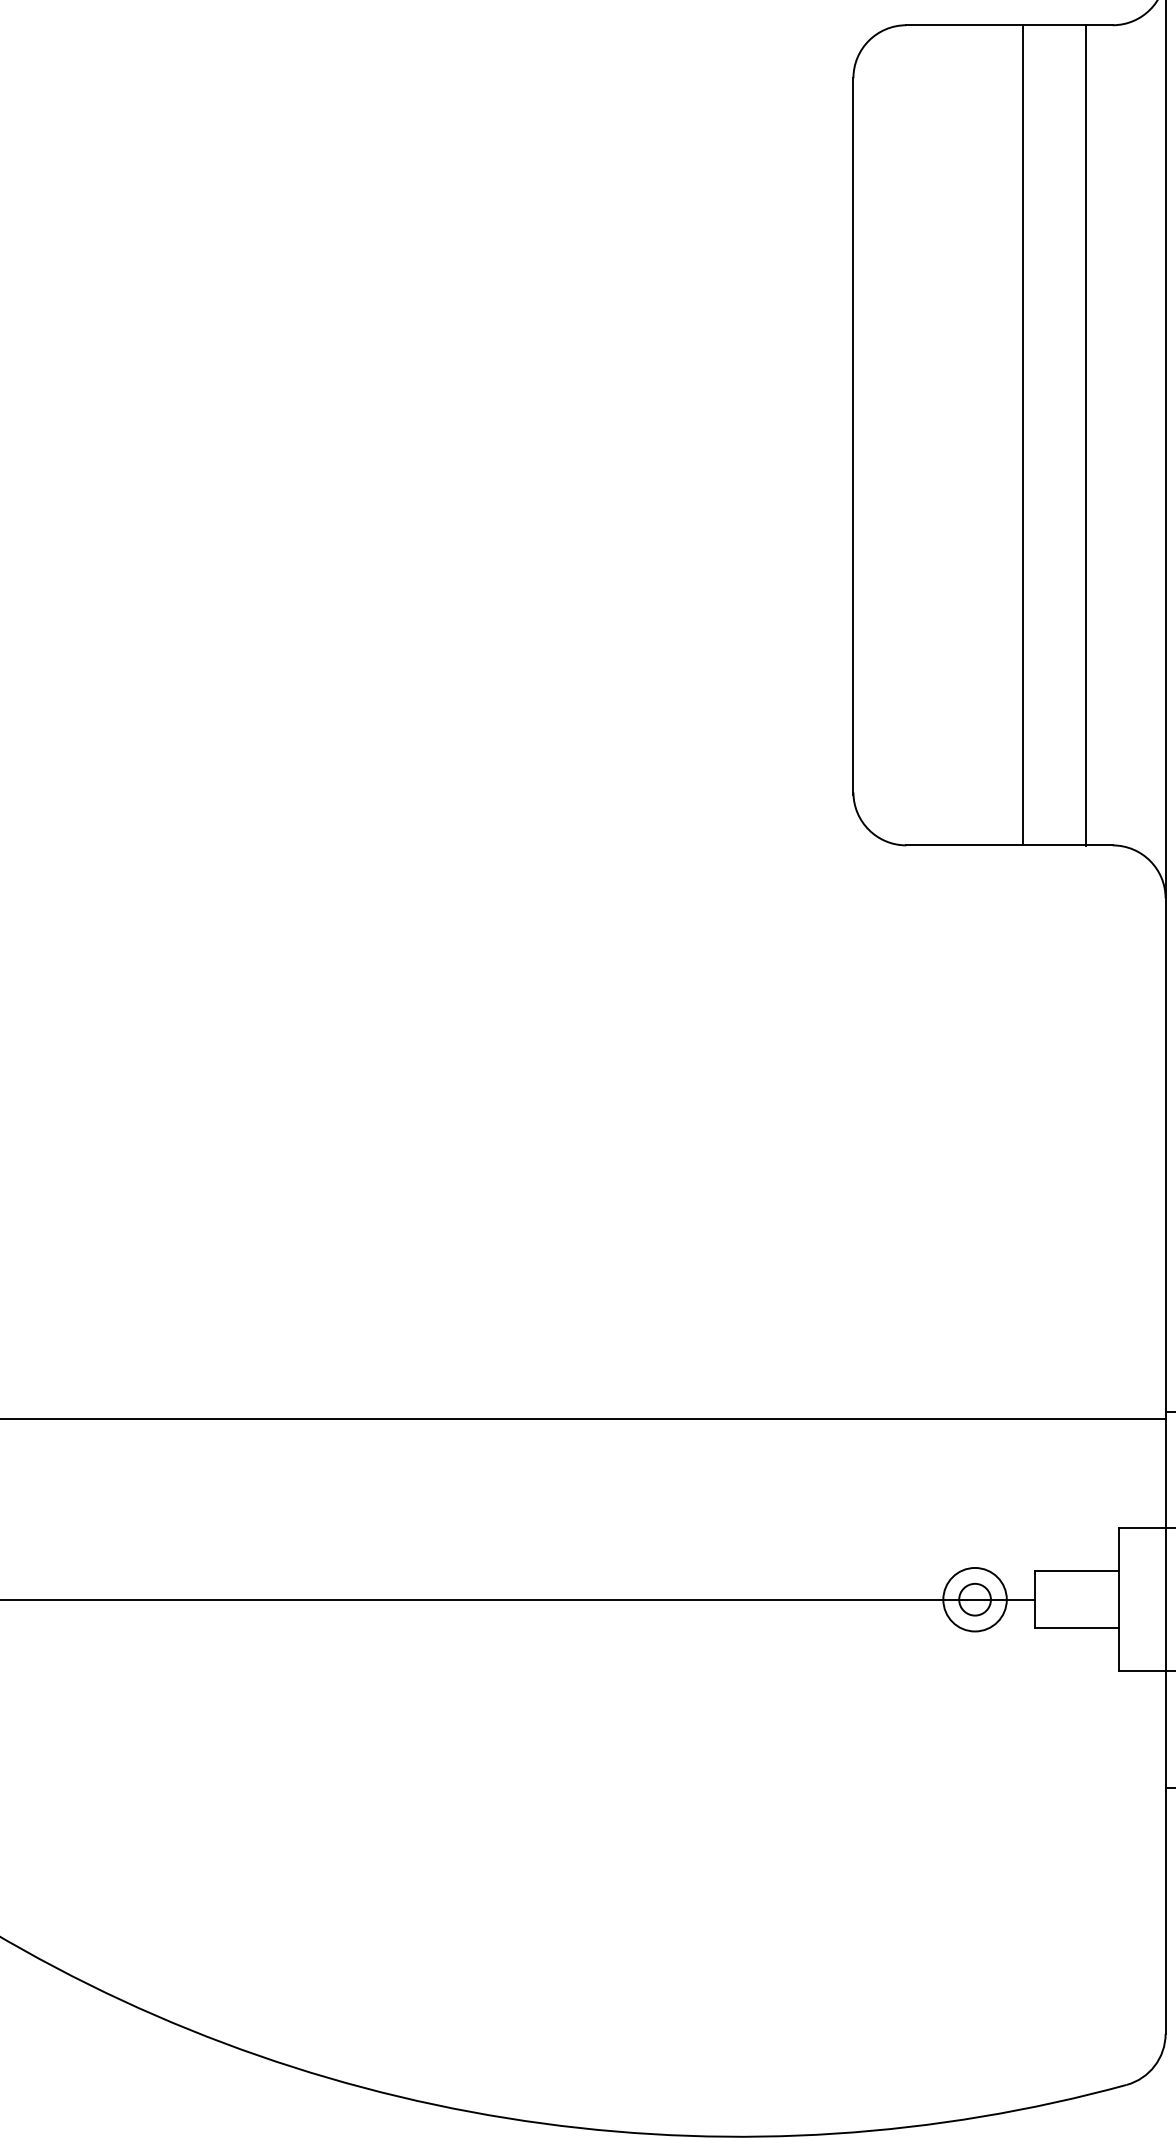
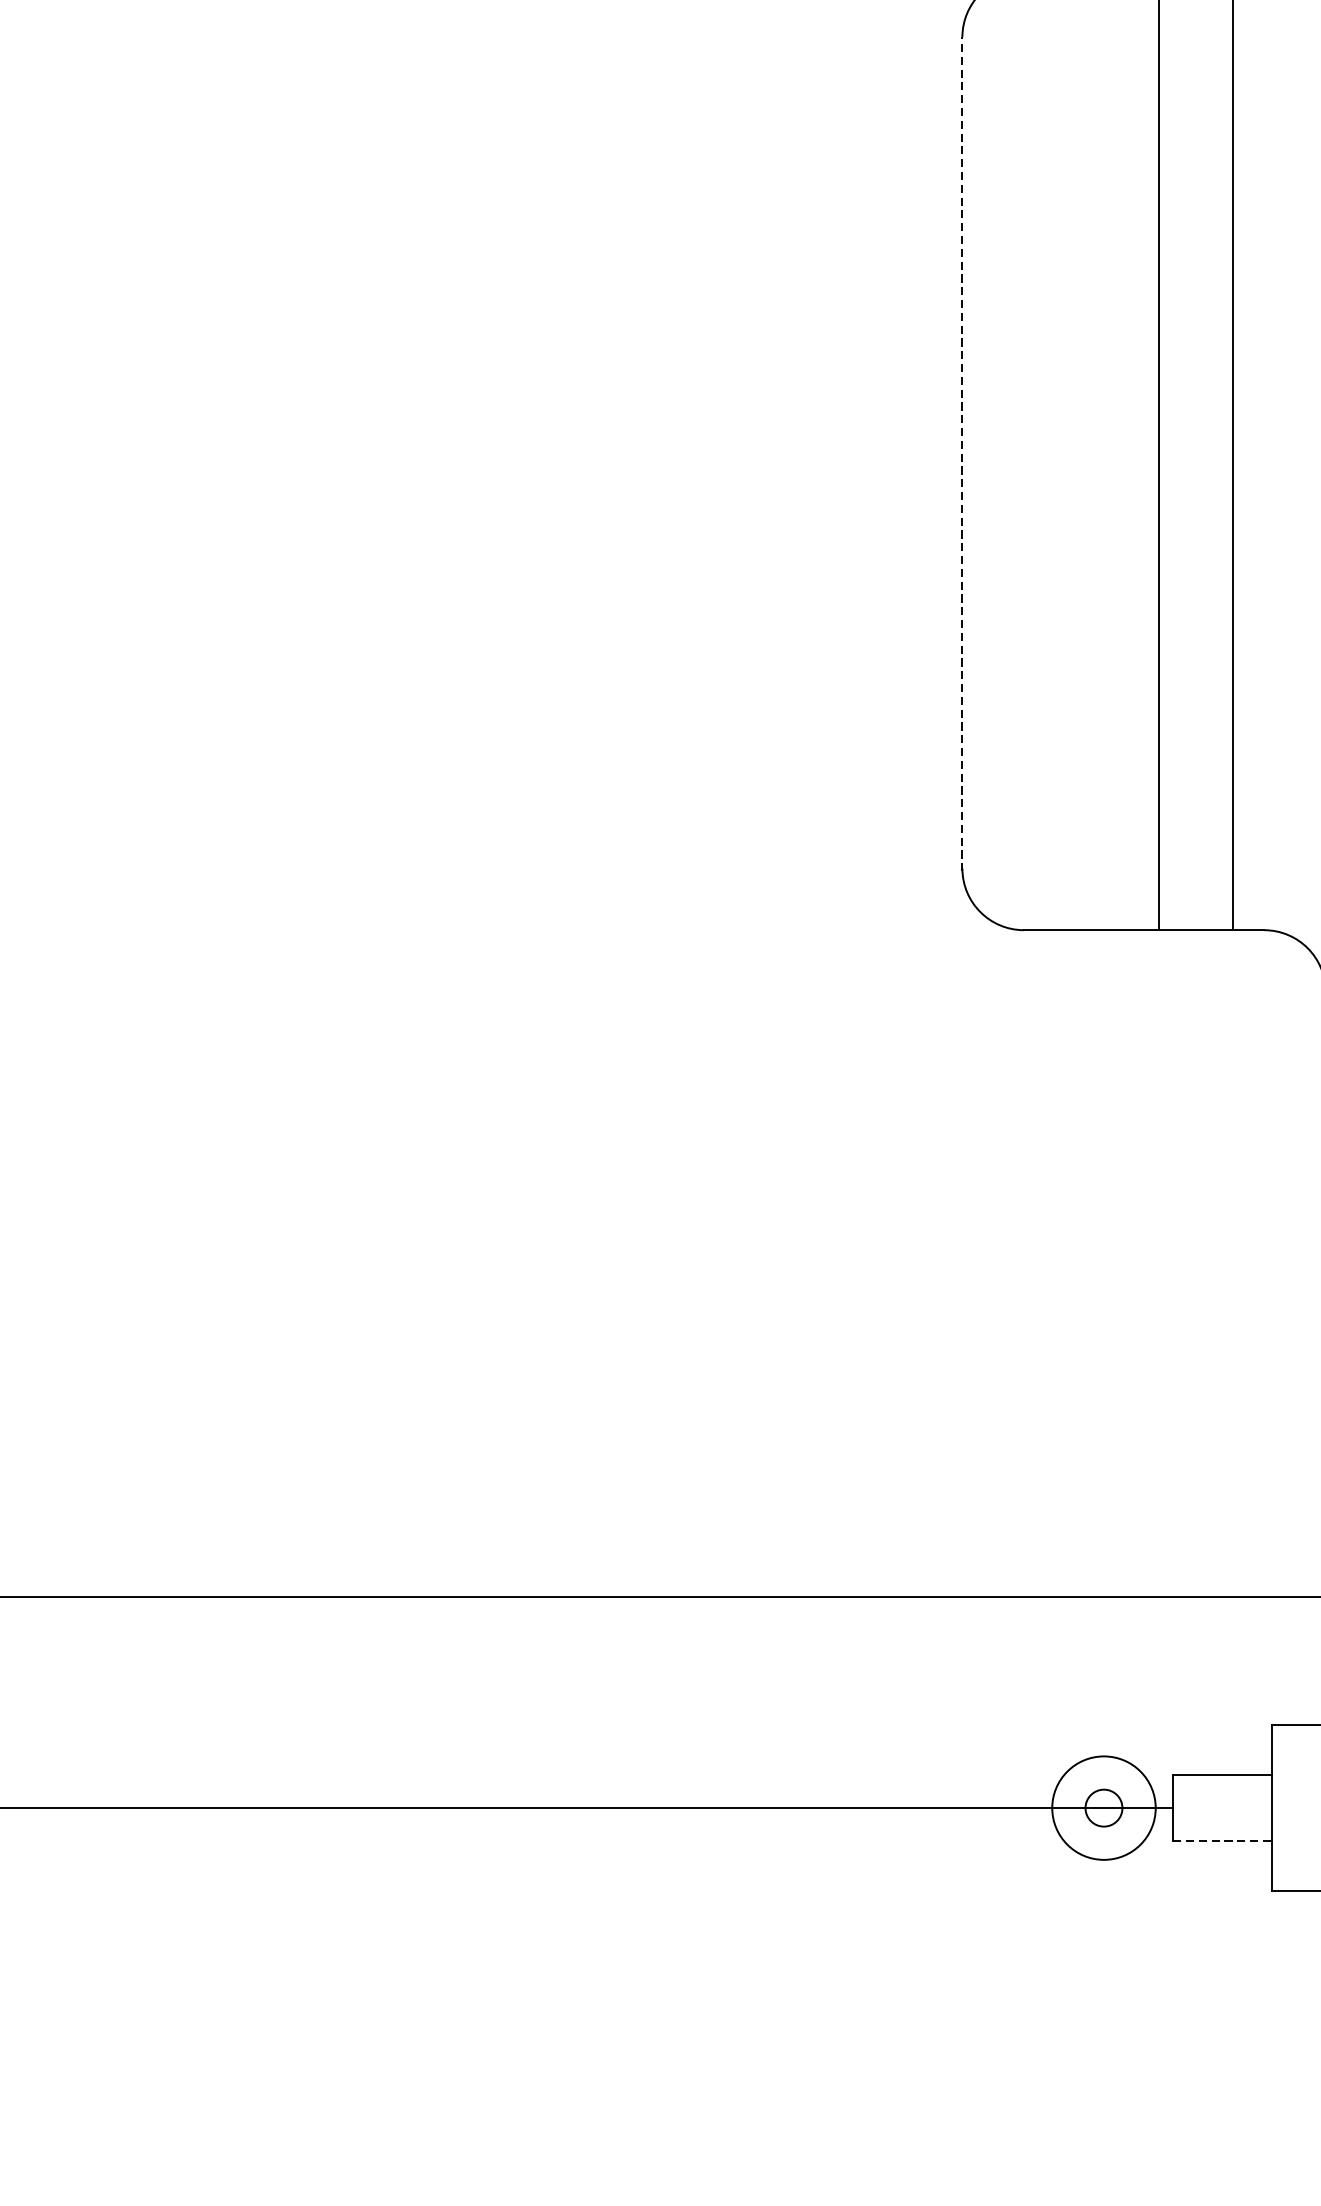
line: (853, 436) -> (962, 454), solid -> dashed
circle: (974, 1599) -> (1103, 1807), size x1.4
line: (1077, 1628) -> (1223, 1841), solid -> dashed

